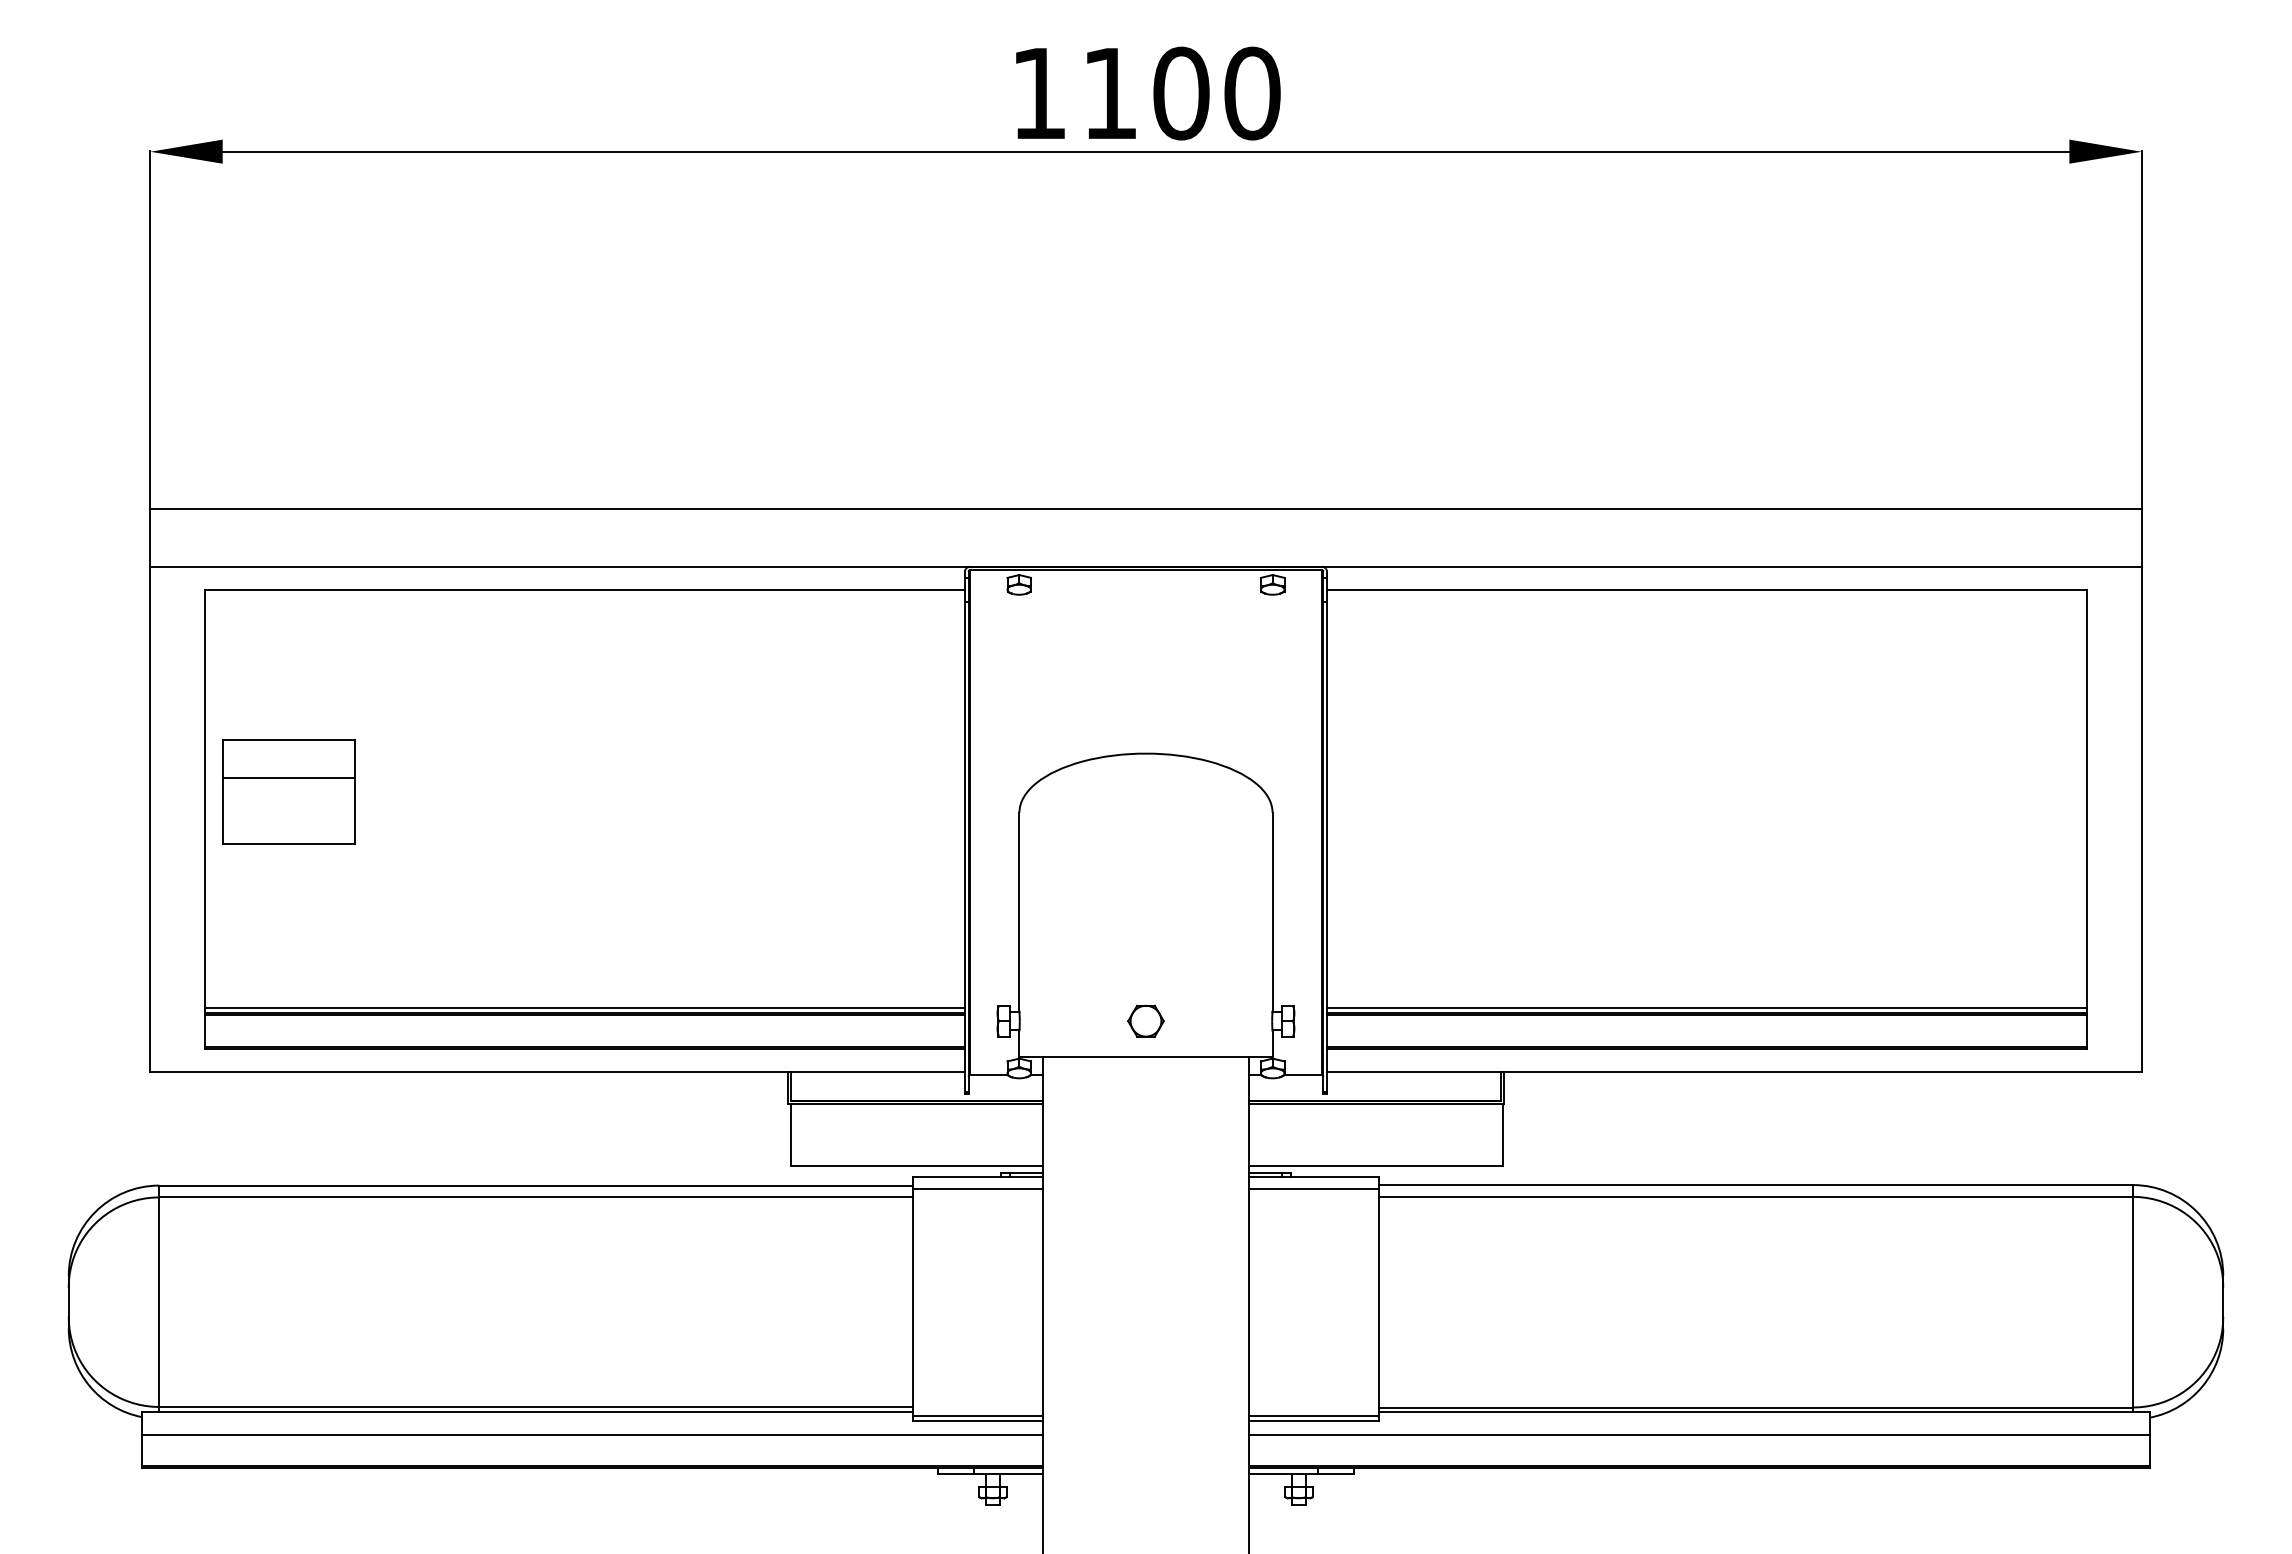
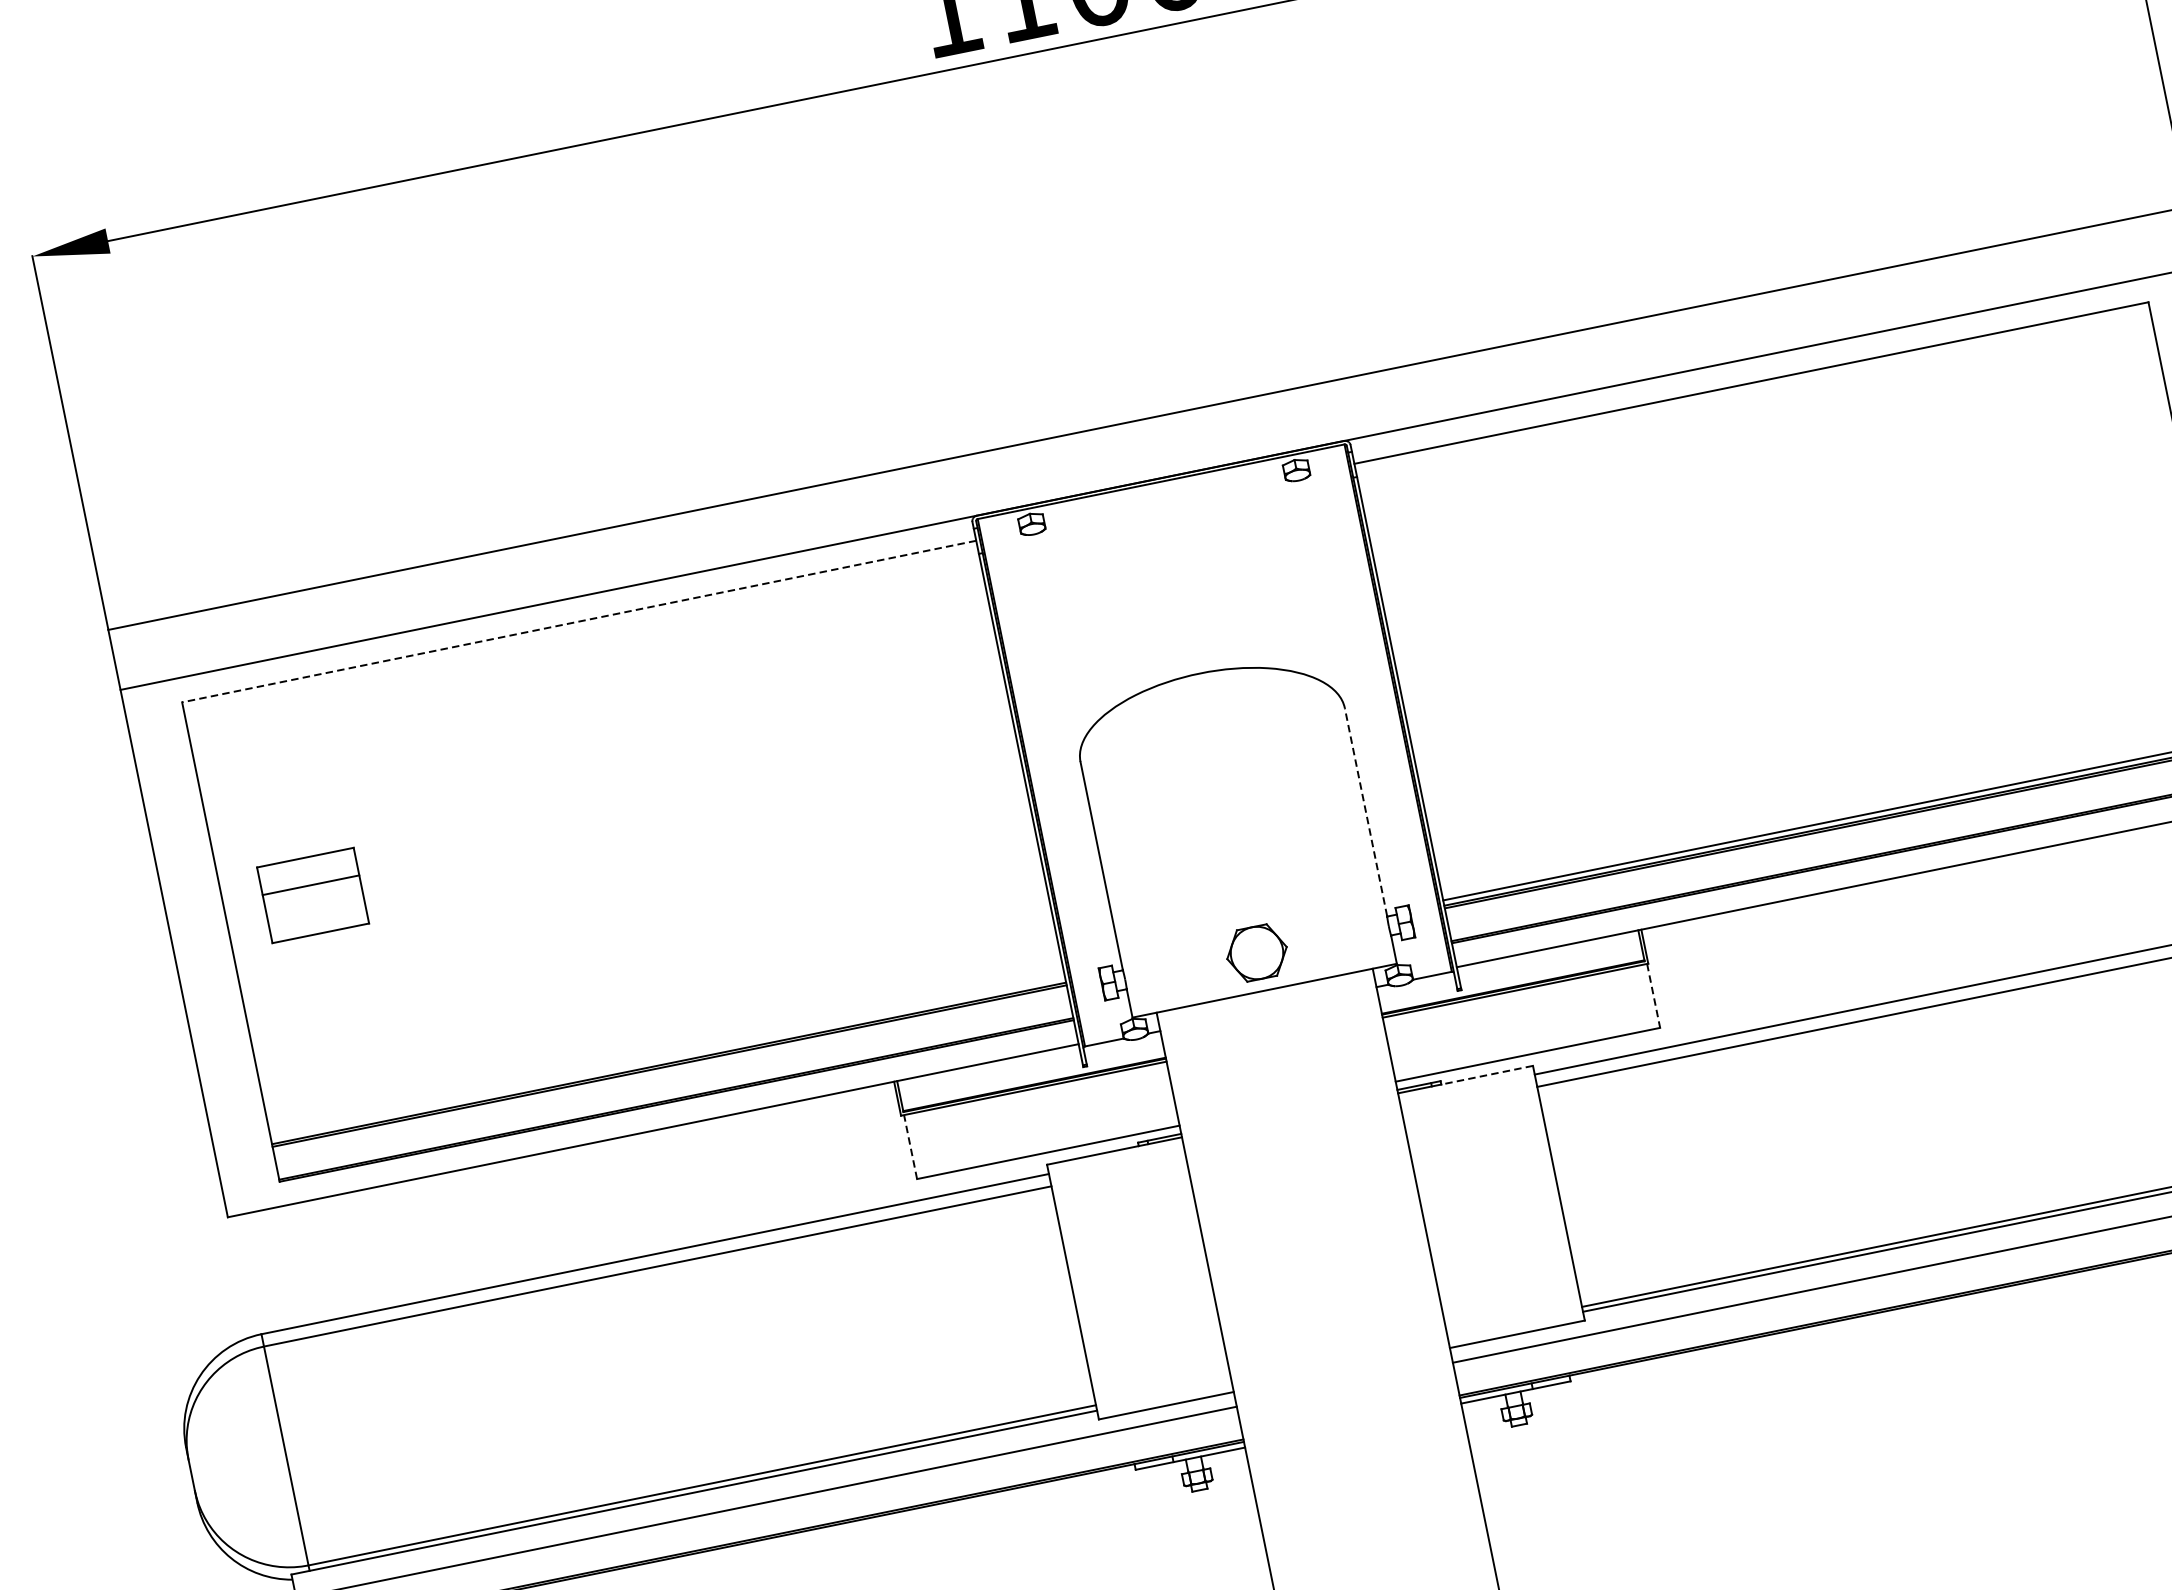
line: (584, 589) -> (578, 621), solid -> dashed
part: (288, 791) -> (312, 895), size x0.7
line: (1272, 912) -> (1366, 812), solid -> dashed
line: (584, 1007) -> (667, 1057), removed
part: (1145, 1020) -> (1256, 952), size x1.6
line: (791, 1134) -> (910, 1146), solid -> dashed
line: (1502, 1134) -> (1653, 995), solid -> dashed
line: (1334, 1176) -> (1486, 1075), solid -> dashed
line: (977, 1188) -> (1116, 1163), removed
line: (1313, 1188) -> (1467, 1092), removed
line: (977, 1415) -> (1164, 1400), removed
line: (1313, 1415) -> (1515, 1329), removed

